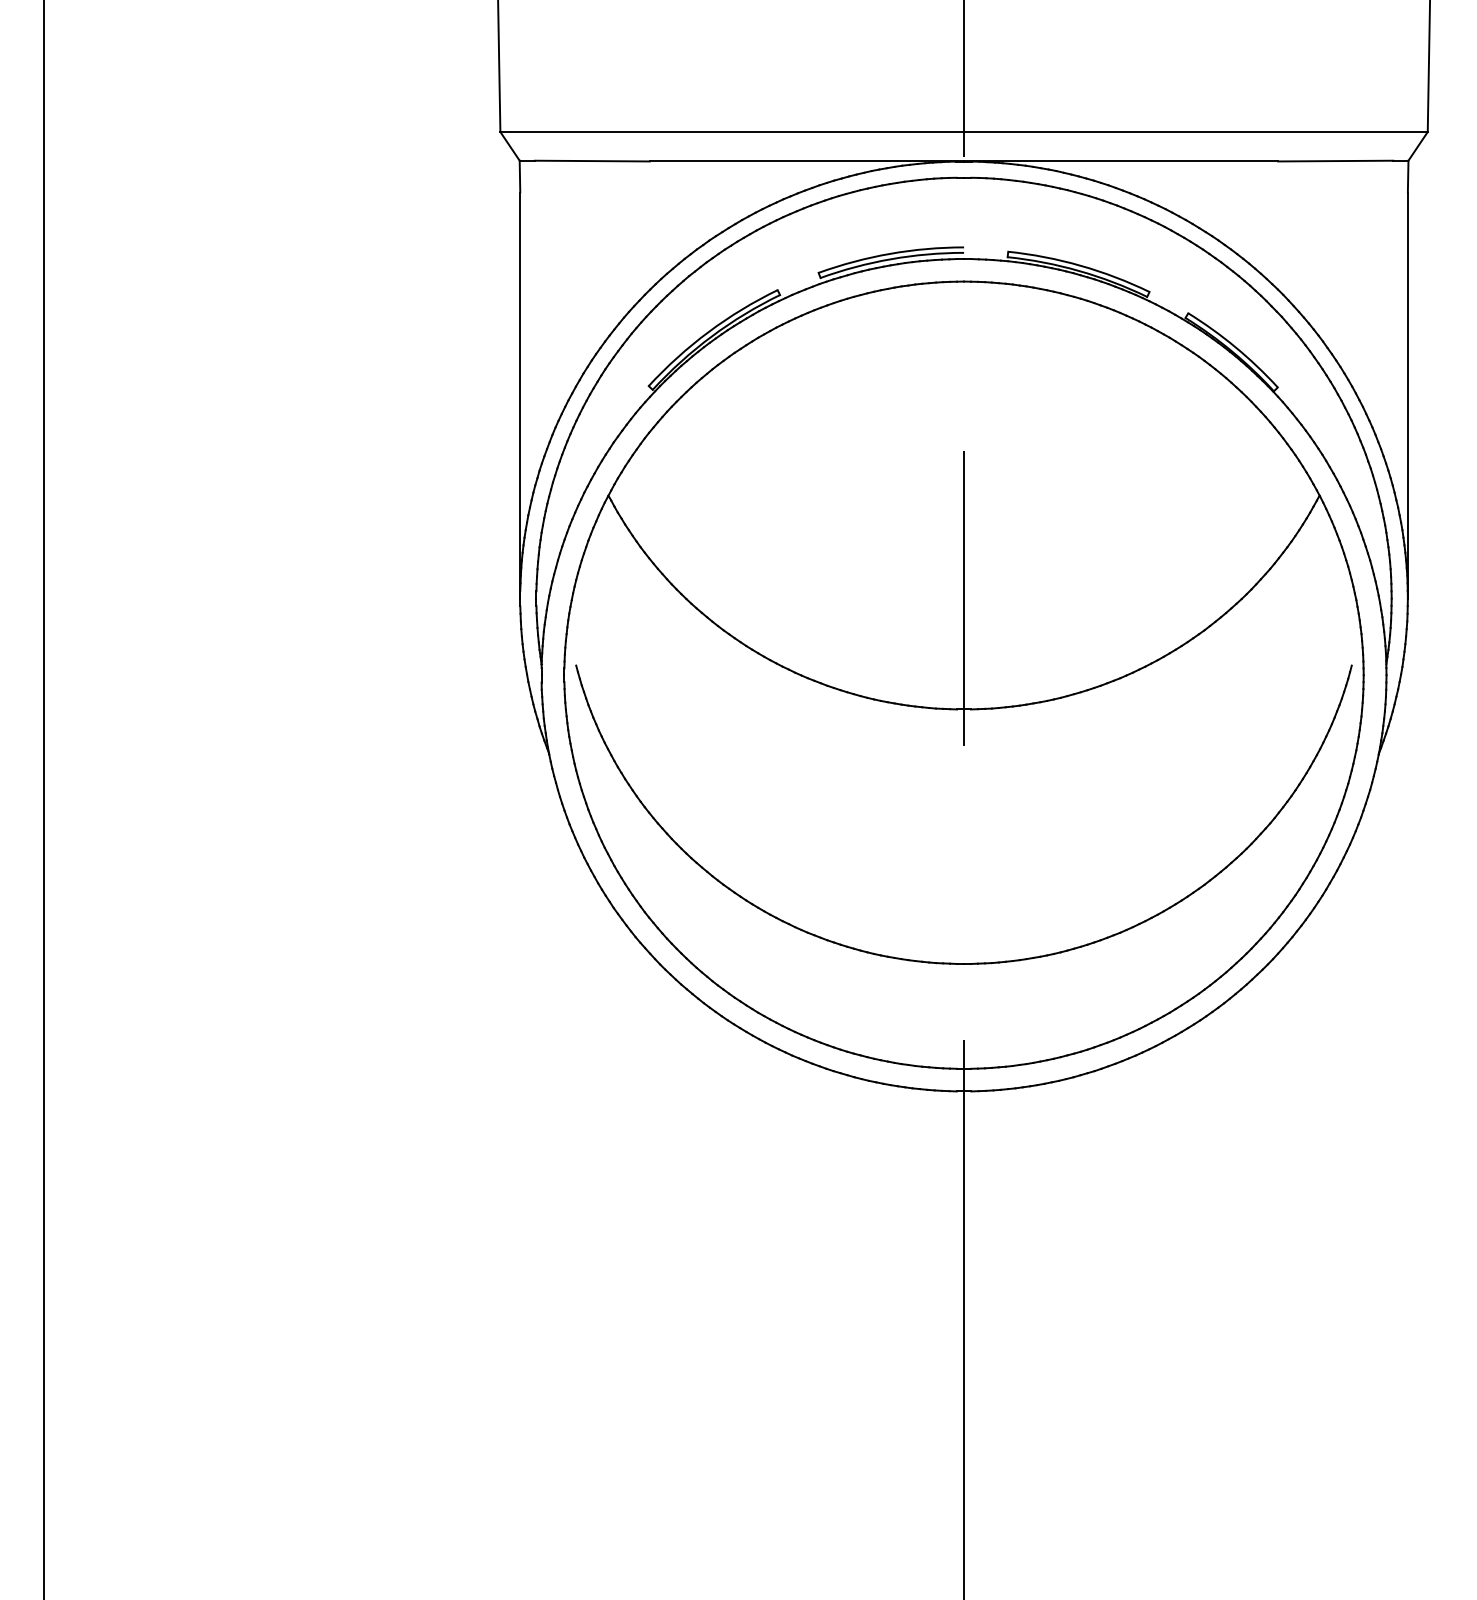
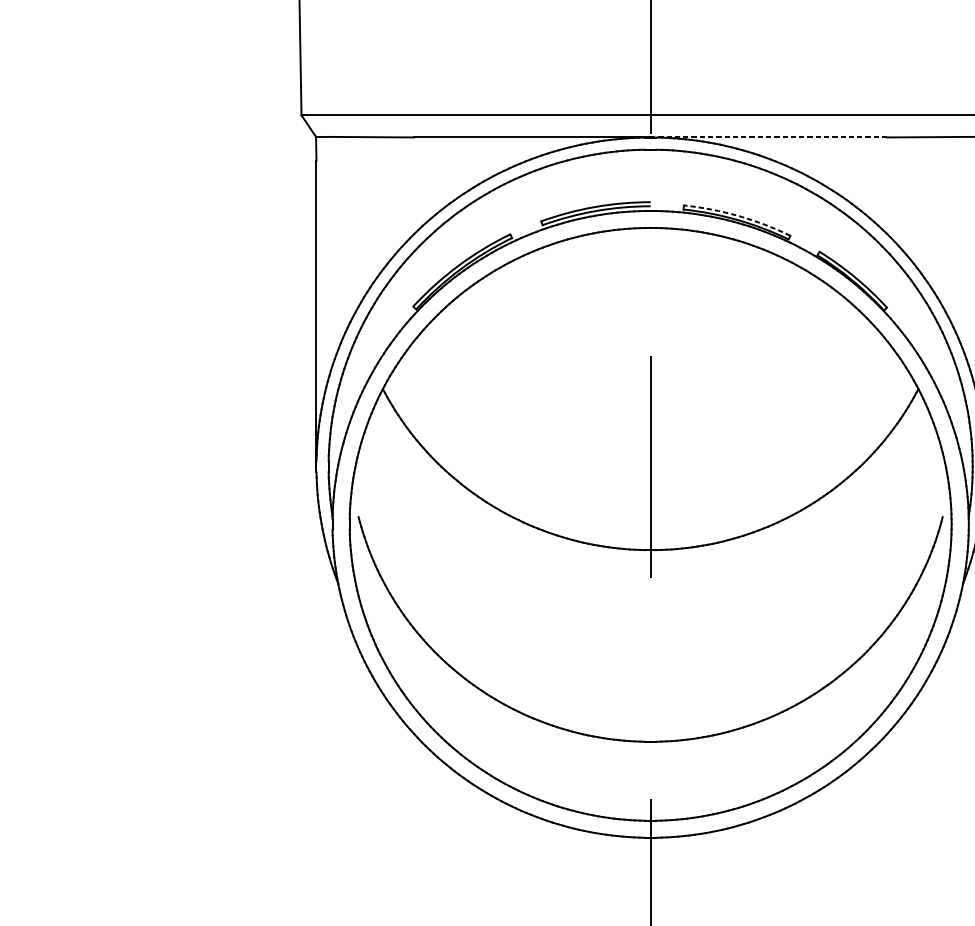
line: (1120, 161) -> (768, 137), solid -> dashed
arc: (1080, 265) -> (738, 215), solid -> dashed

